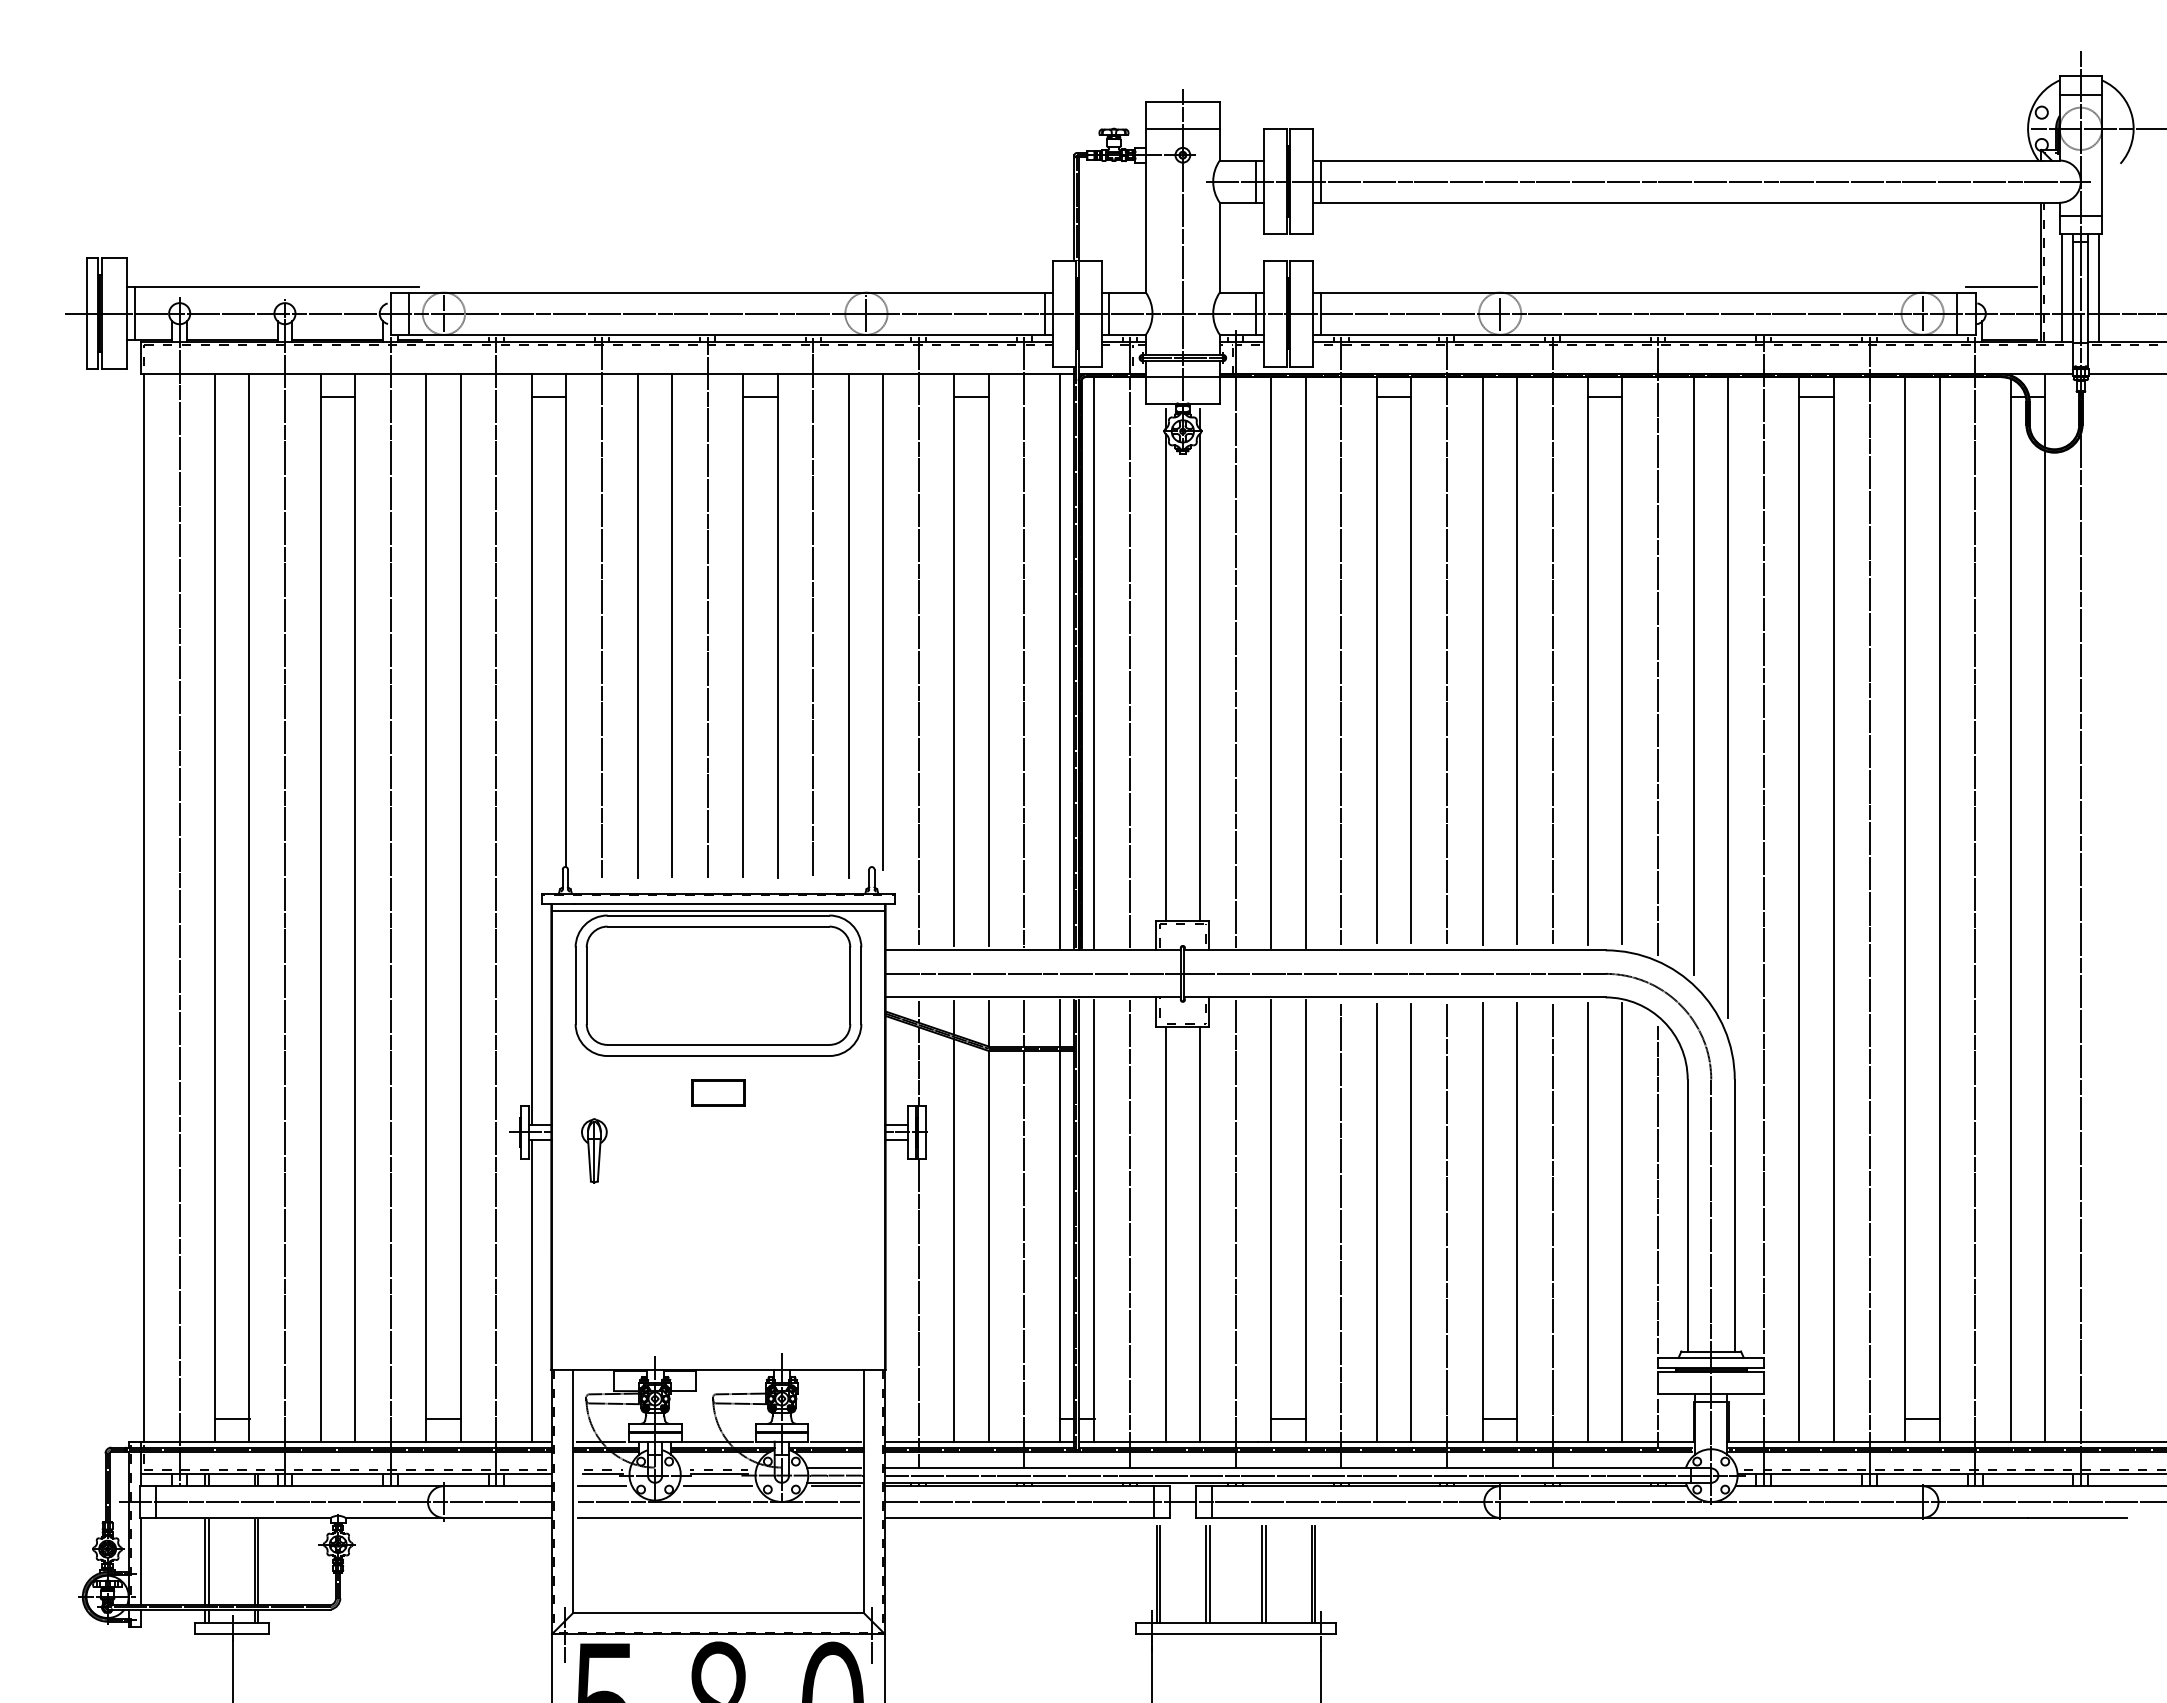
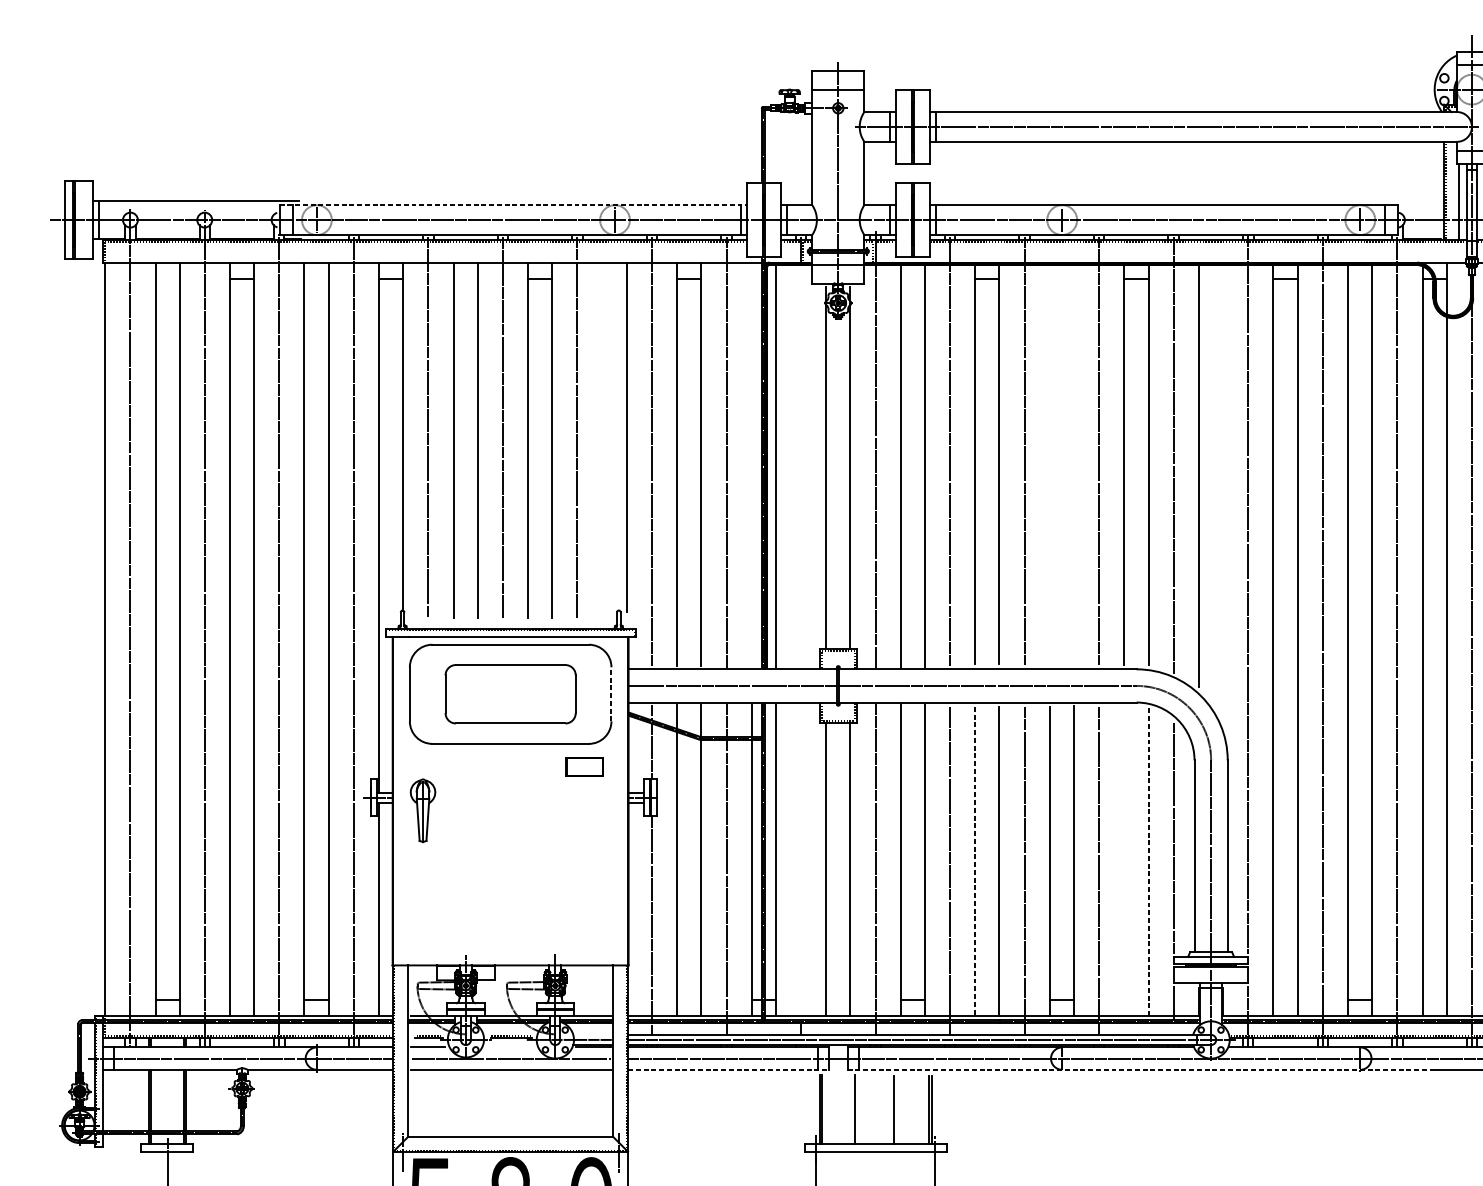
line: (2000, 287) -> (1415, 201), removed
line: (721, 292) -> (512, 205), solid -> dashed
line: (848, 625) -> (602, 440), removed
line: (1060, 660) -> (751, 464), removed
line: (1482, 660) -> (1049, 464), removed
line: (1516, 661) -> (1073, 465), removed
line: (1129, 663) -> (800, 466), removed
line: (1728, 697) -> (1223, 490), removed
line: (718, 910) -> (510, 641), removed
part: (718, 985) -> (510, 694), size x0.7
line: (861, 985) -> (611, 694), solid -> dashed
part: (718, 1092) -> (584, 766), moved
part: (594, 1150) -> (423, 810), size x1.4
line: (1622, 1221) -> (1148, 860), solid -> dashed
line: (1588, 1222) -> (1124, 861), removed
line: (1129, 1223) -> (800, 862), removed
line: (1377, 1223) -> (975, 862), solid -> dashed
line: (834, 1468) -> (592, 1034), removed
line: (717, 1486) -> (509, 1047), removed
line: (1027, 1517) -> (728, 1069), solid -> dashed
line: (1612, 1517) -> (1141, 1069), solid -> dashed
line: (1209, 1574) -> (857, 1109), removed
line: (1265, 1574) -> (896, 1109), removed

